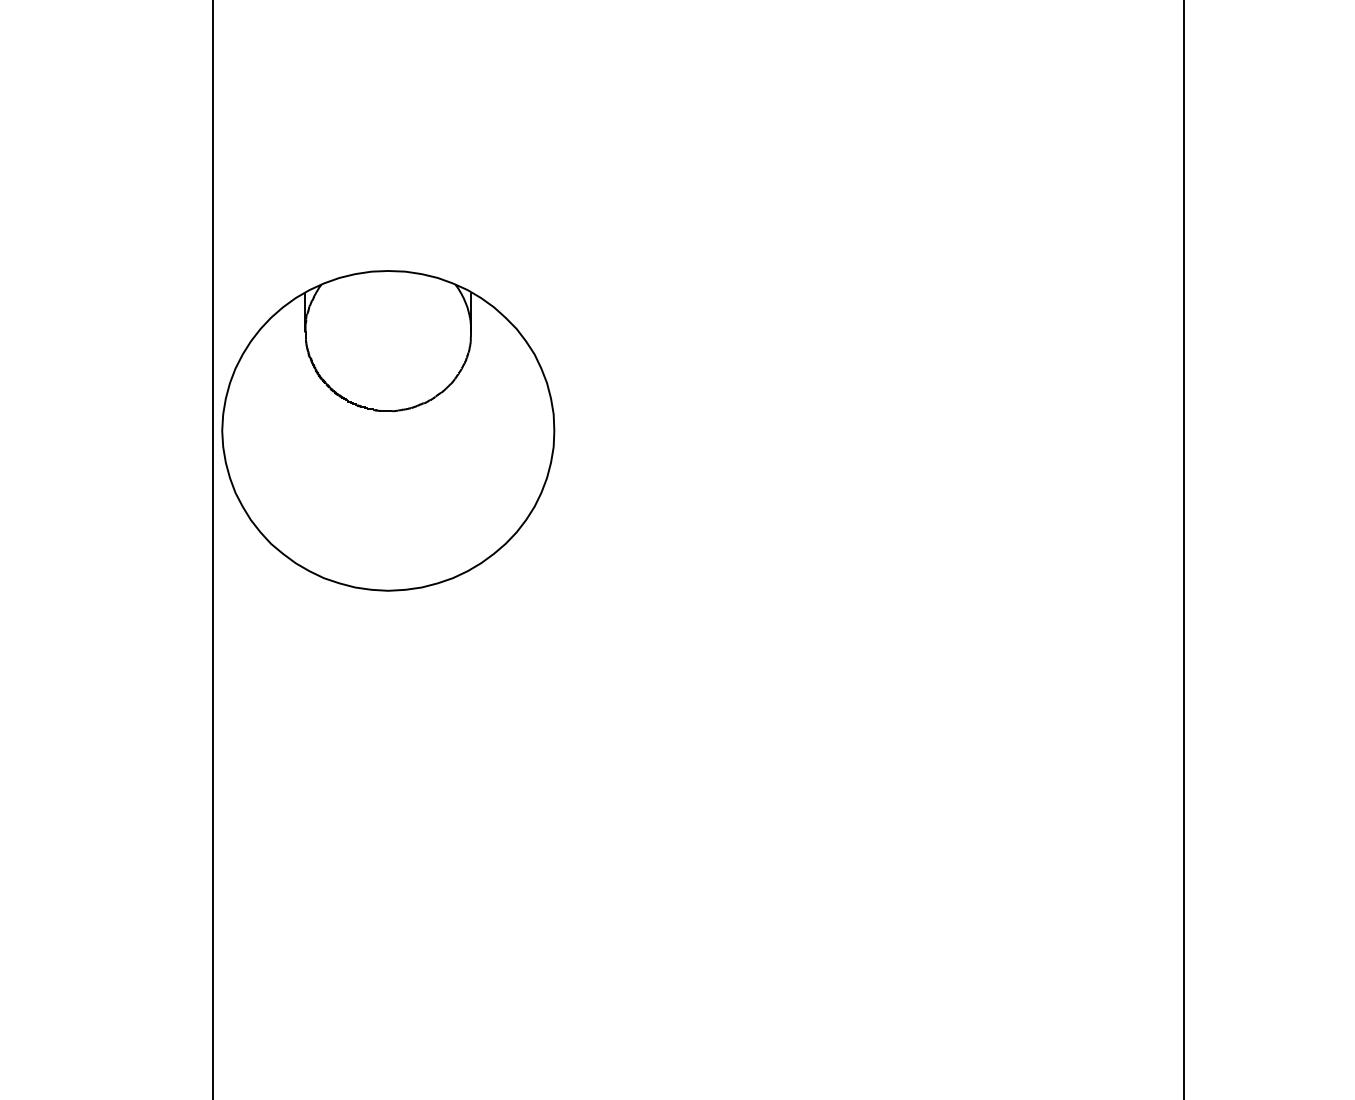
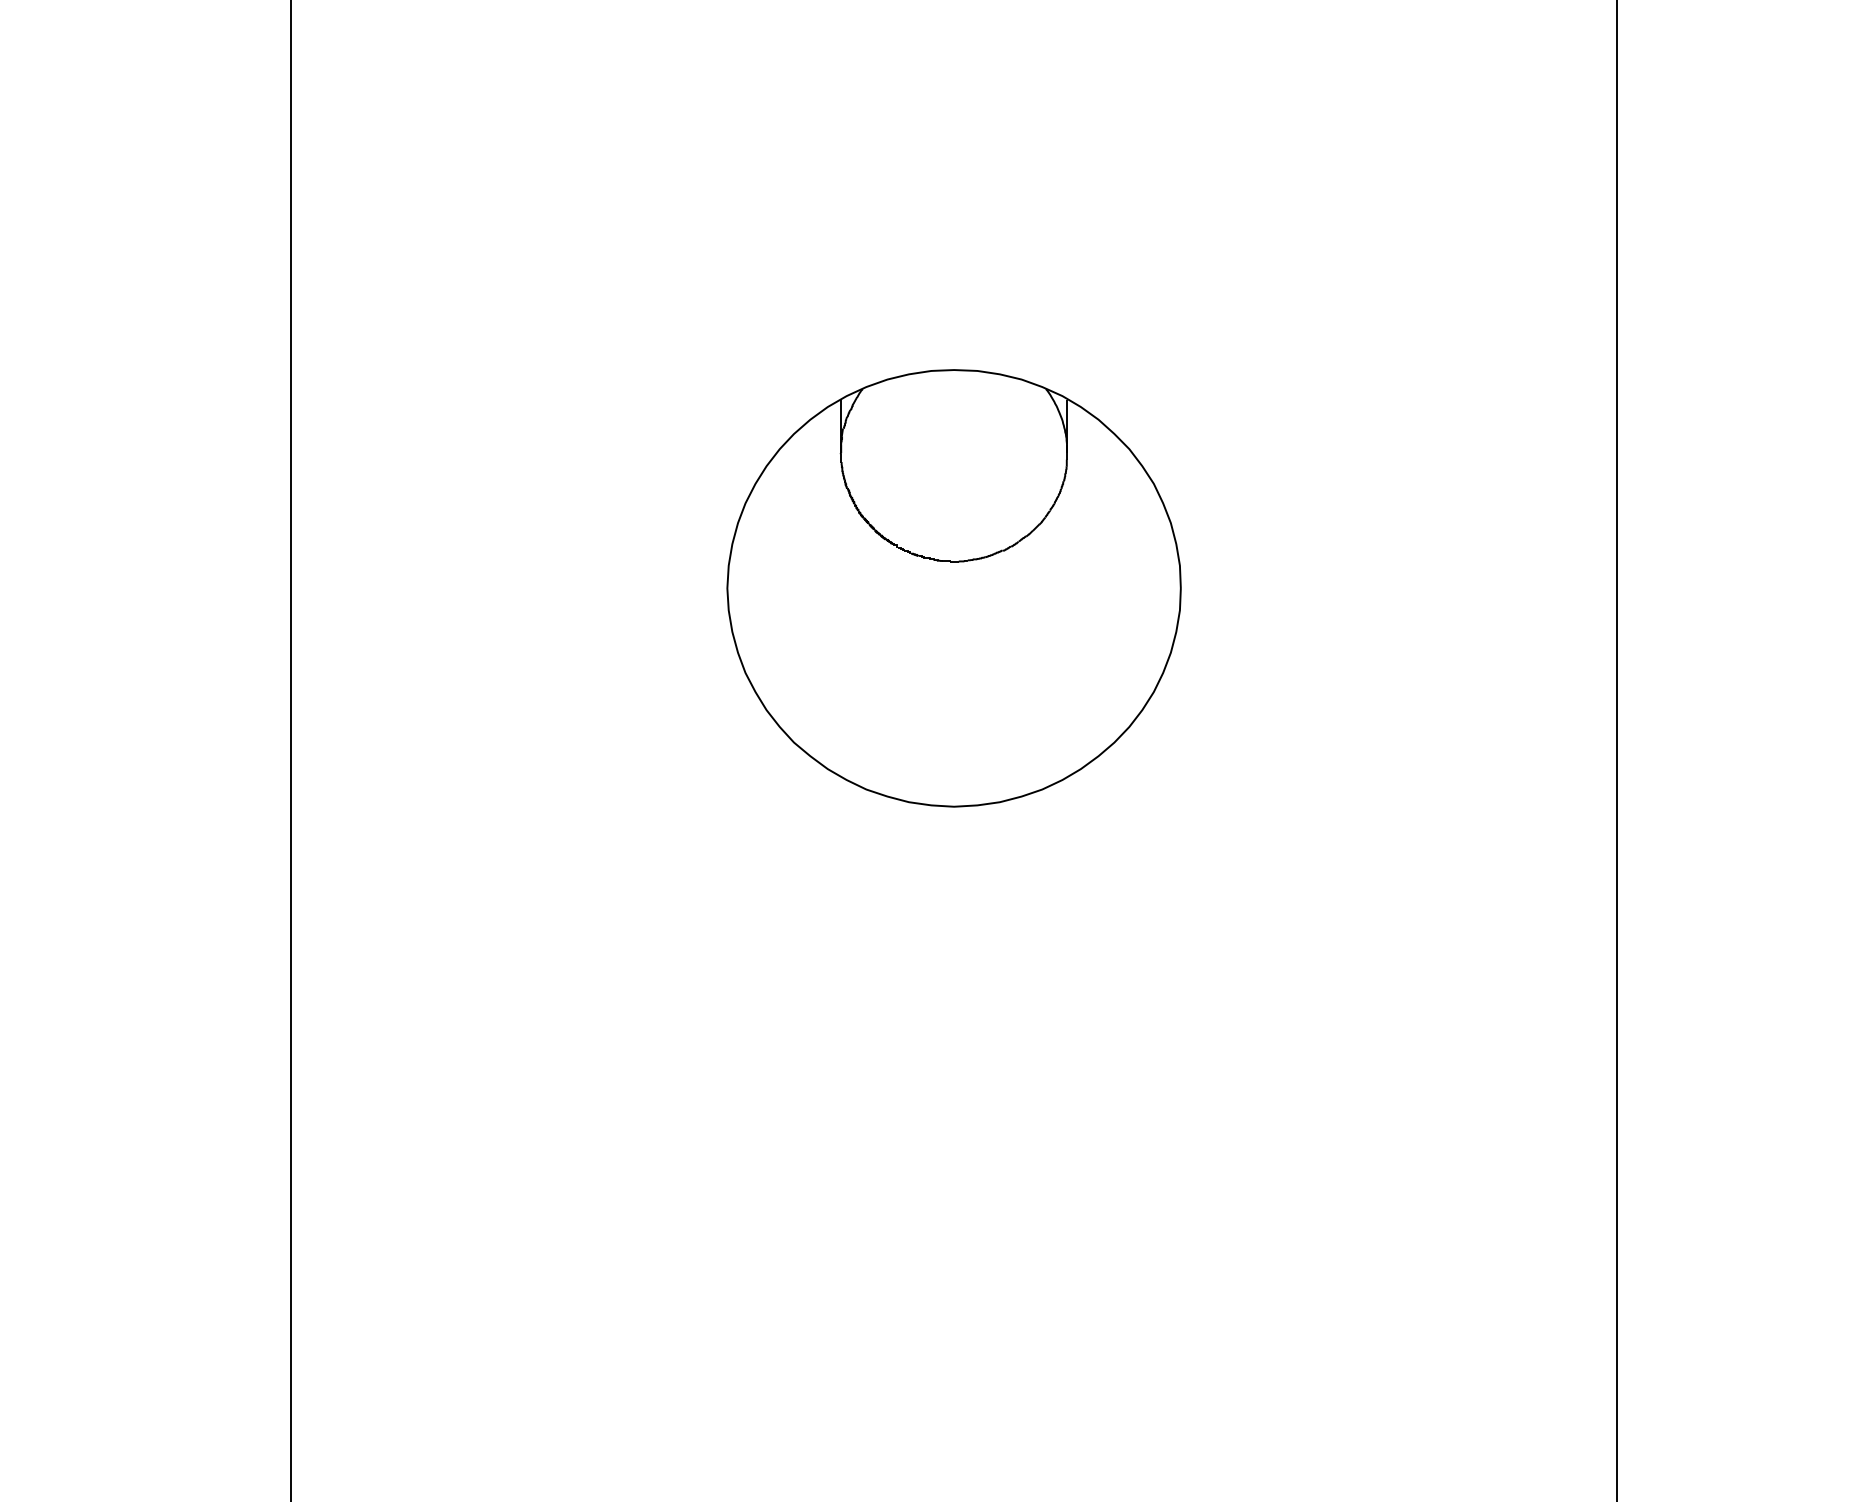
part: (387, 430) -> (953, 588), moved

